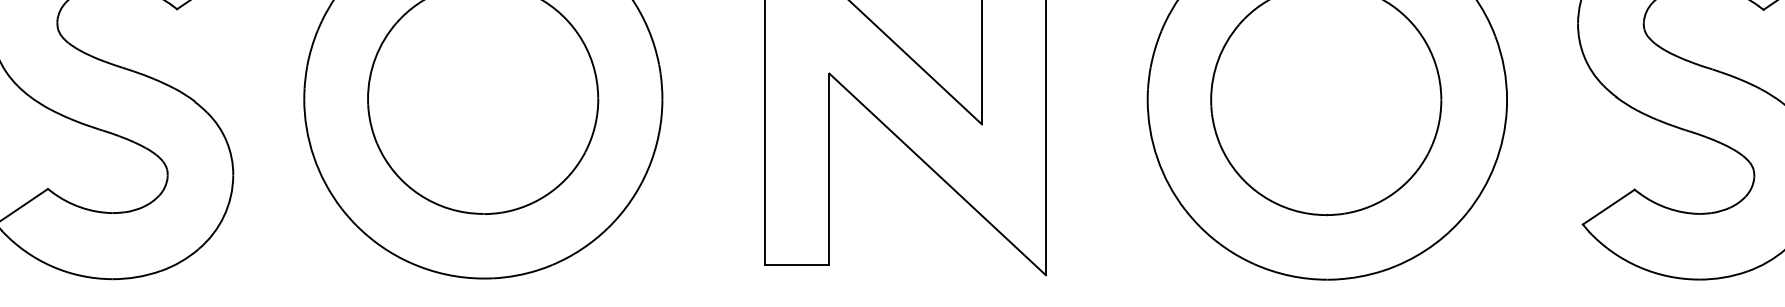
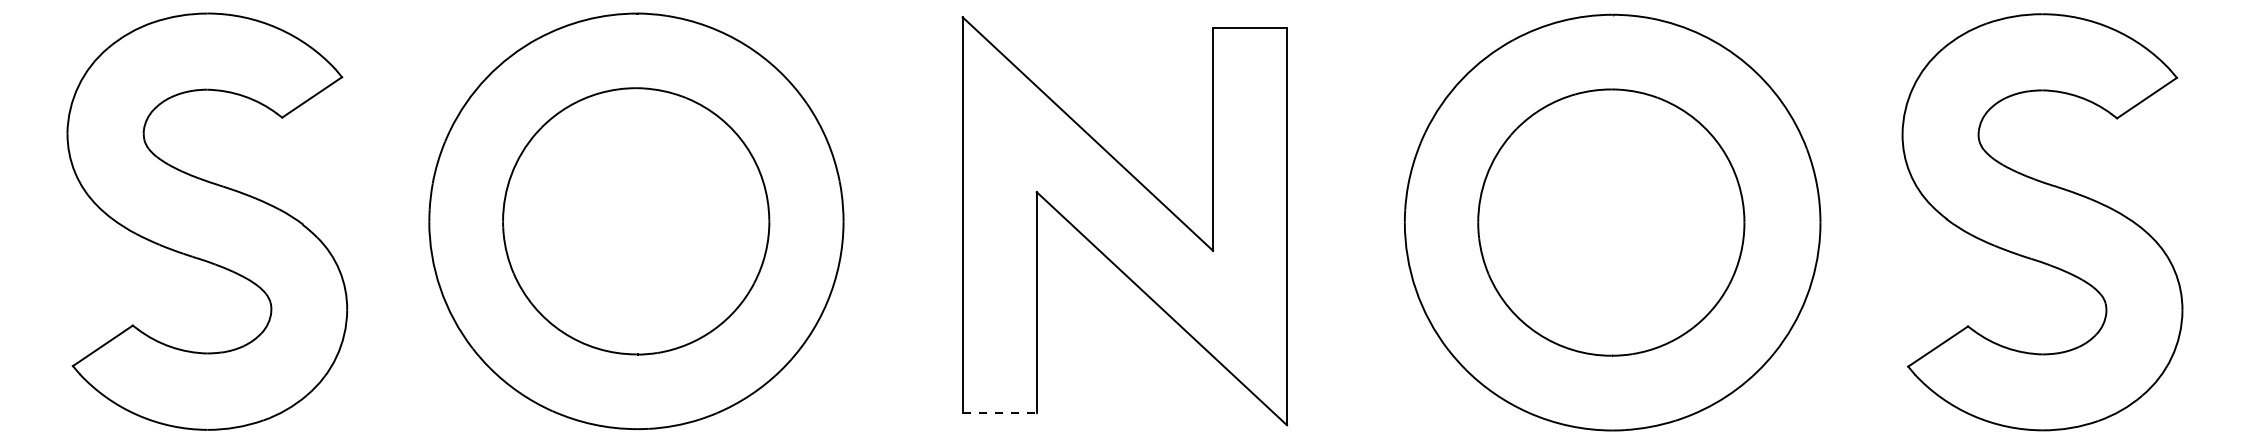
line: (798, 265) -> (1000, 413), solid -> dashed

